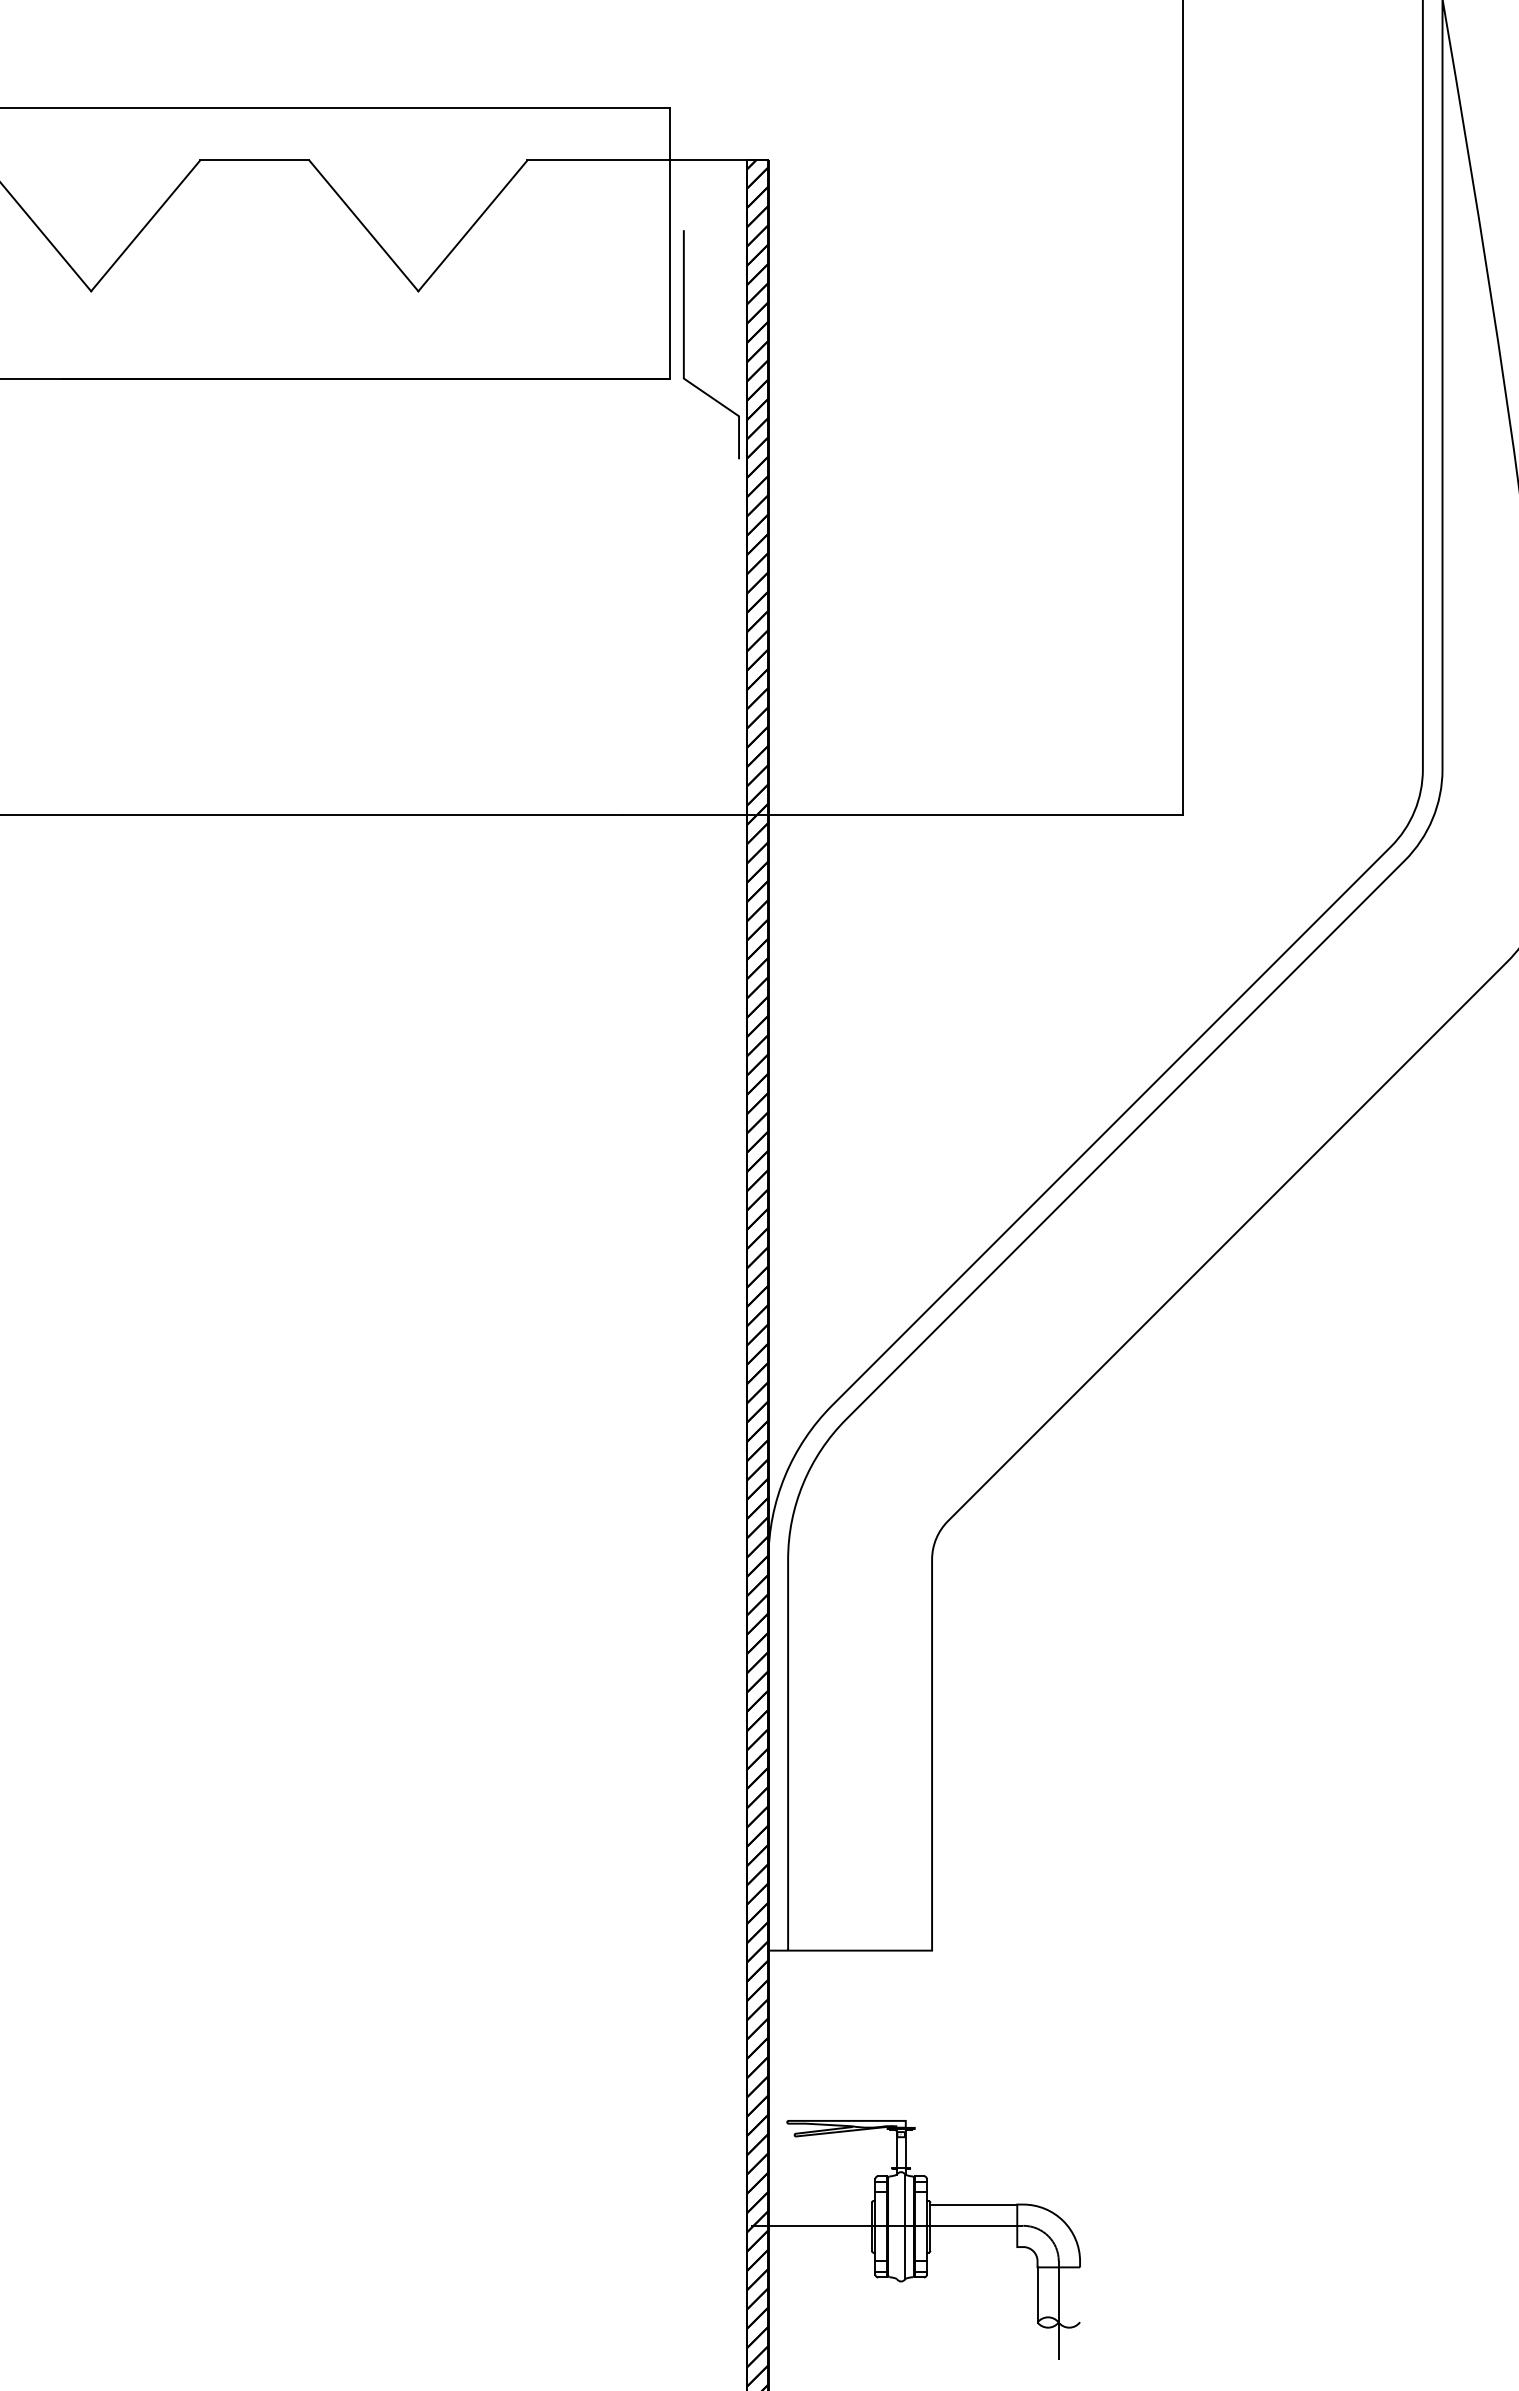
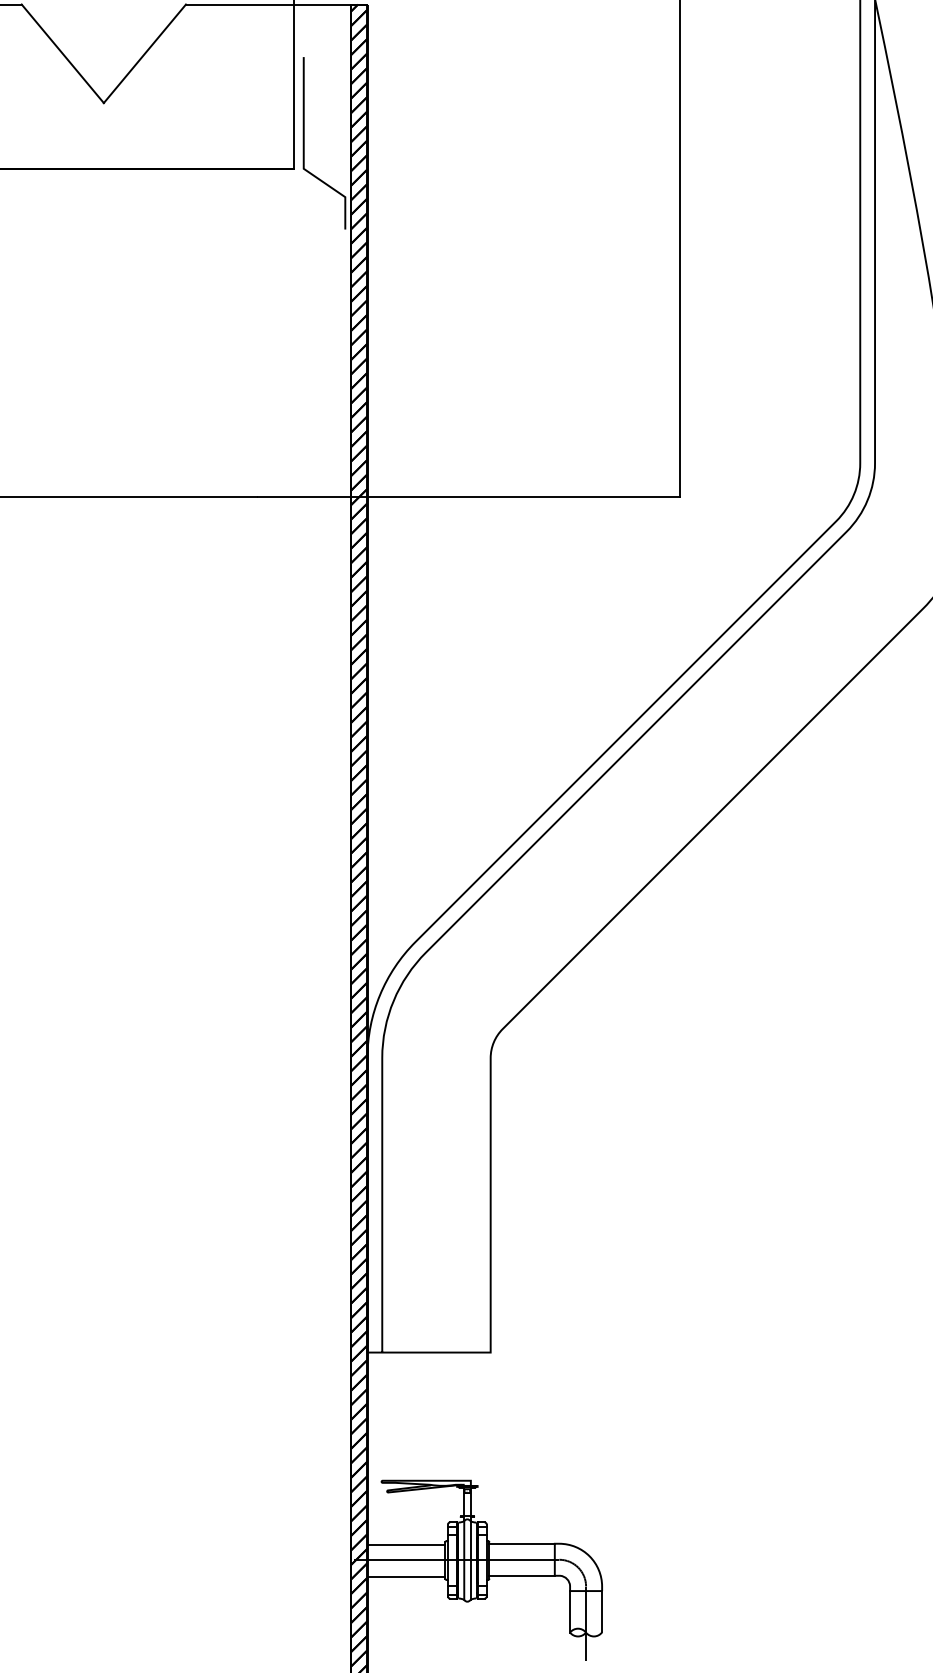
line: (819, 2205) -> (405, 1544), added
line: (896, 2226) -> (463, 1560), added
line: (973, 2247) -> (521, 1576), added
line: (819, 2248) -> (405, 1576), added
line: (1080, 2294) -> (602, 1611), added

